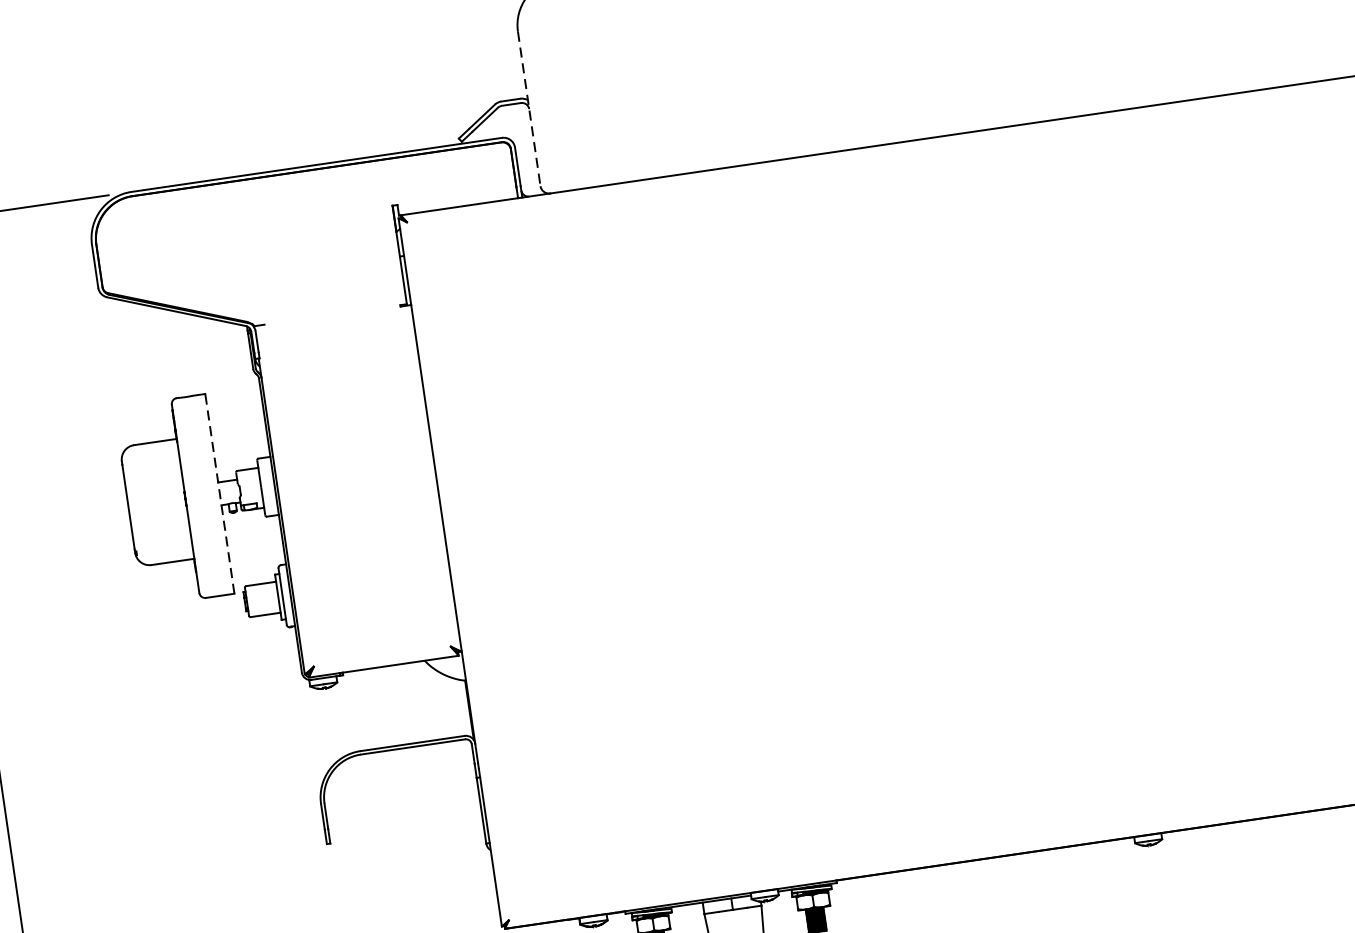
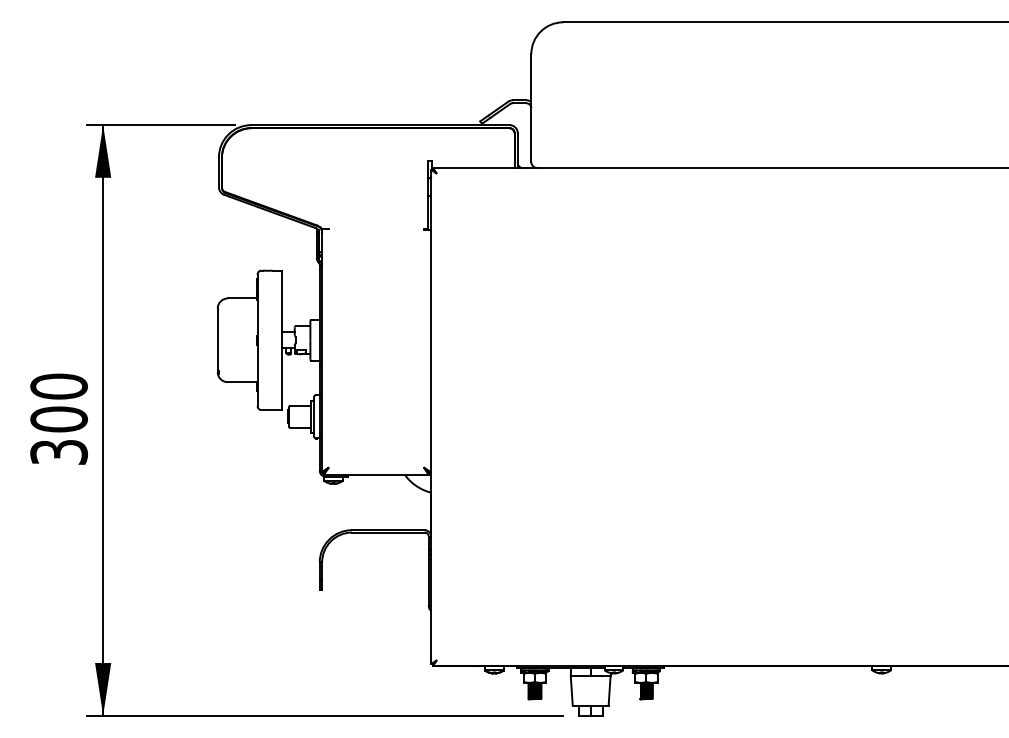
line: (529, 109) -> (531, 108), dashed -> solid
line: (219, 494) -> (281, 340), dashed -> solid

